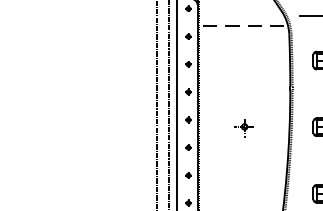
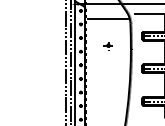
line: (242, 26) -> (107, 19), dashed -> solid
part: (242, 128) -> (107, 46), moved

